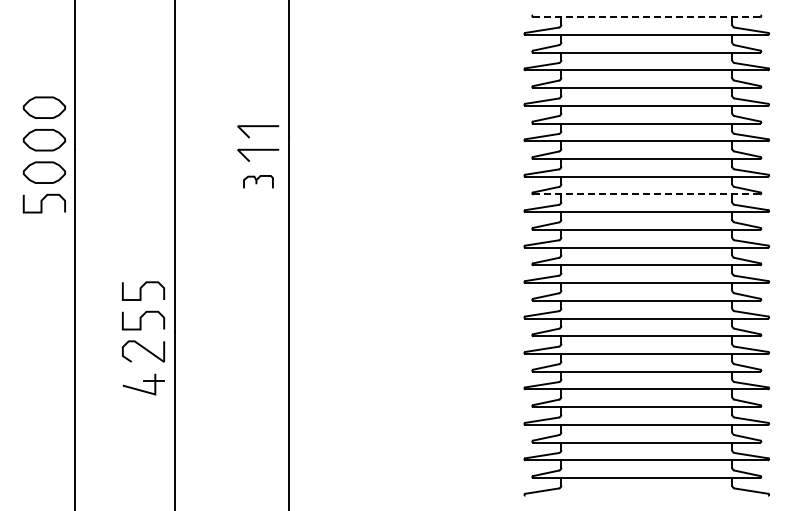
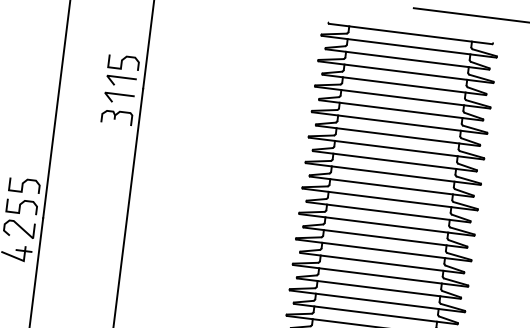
line: (647, 17) -> (411, 34), dashed -> solid
curve: (256, 105) -> (122, 62), added
part: (258, 181) -> (117, 117), size x1.43
line: (647, 194) -> (395, 161), dashed -> solid

